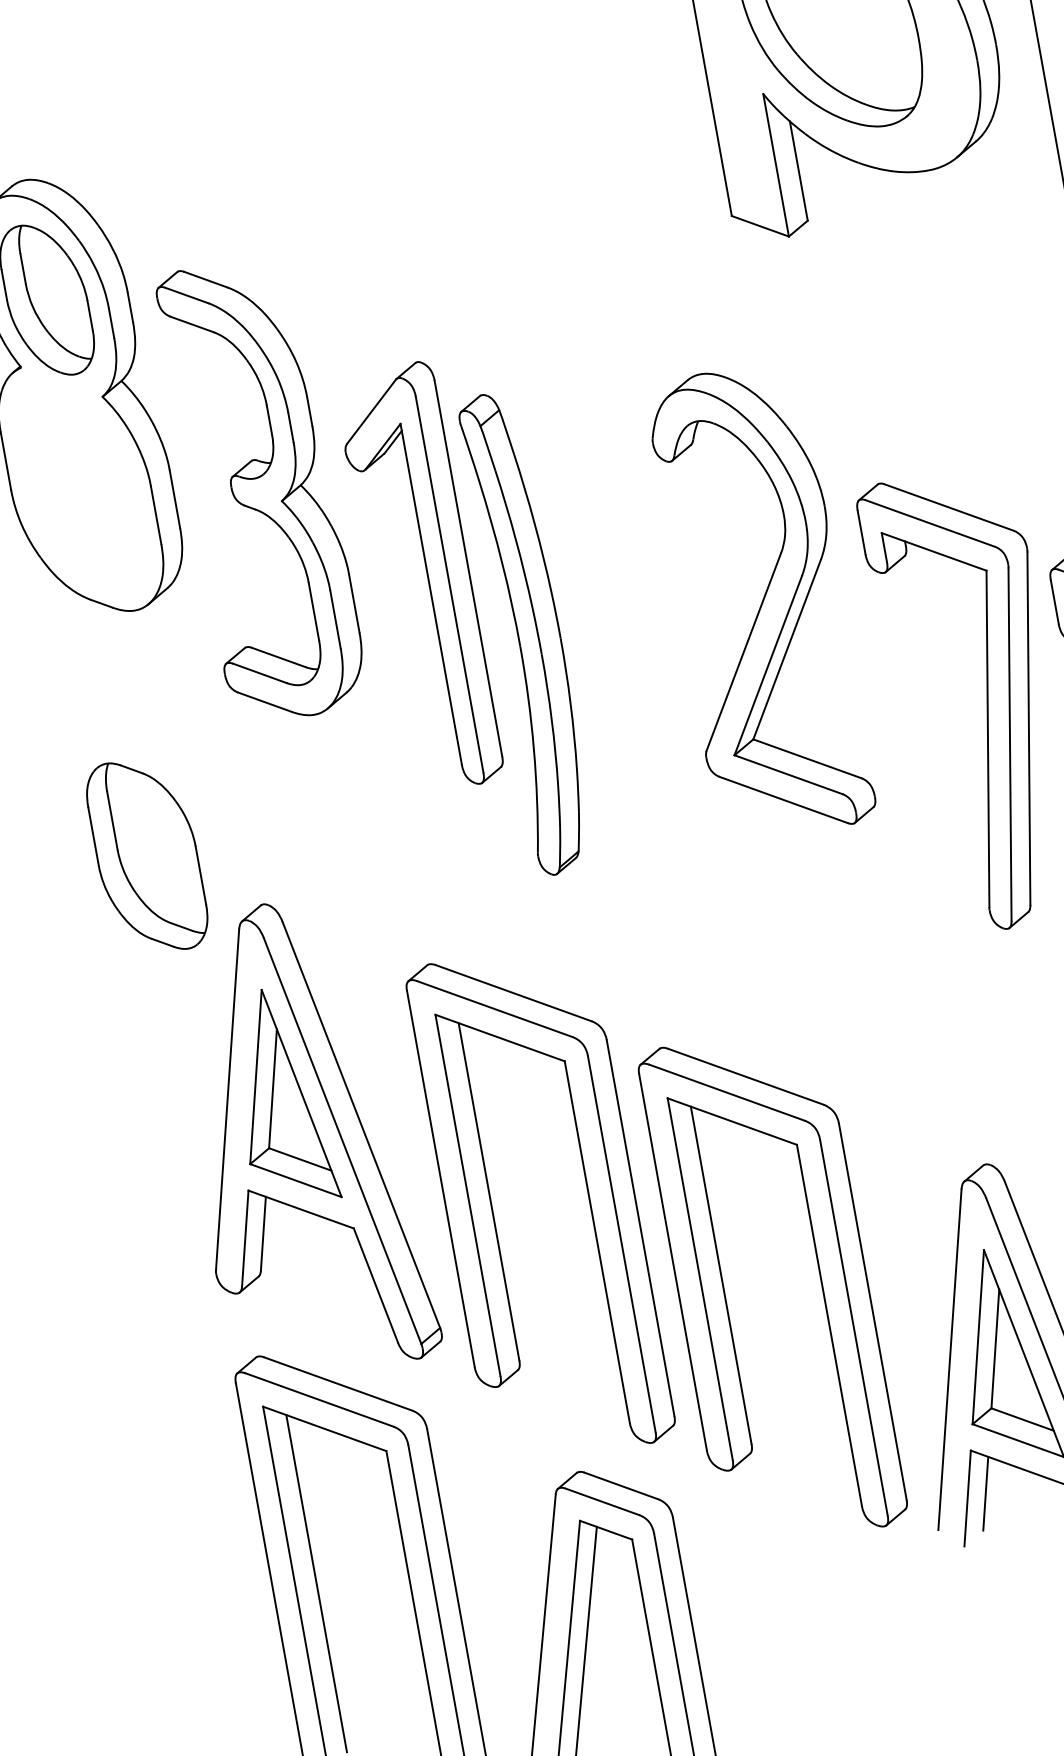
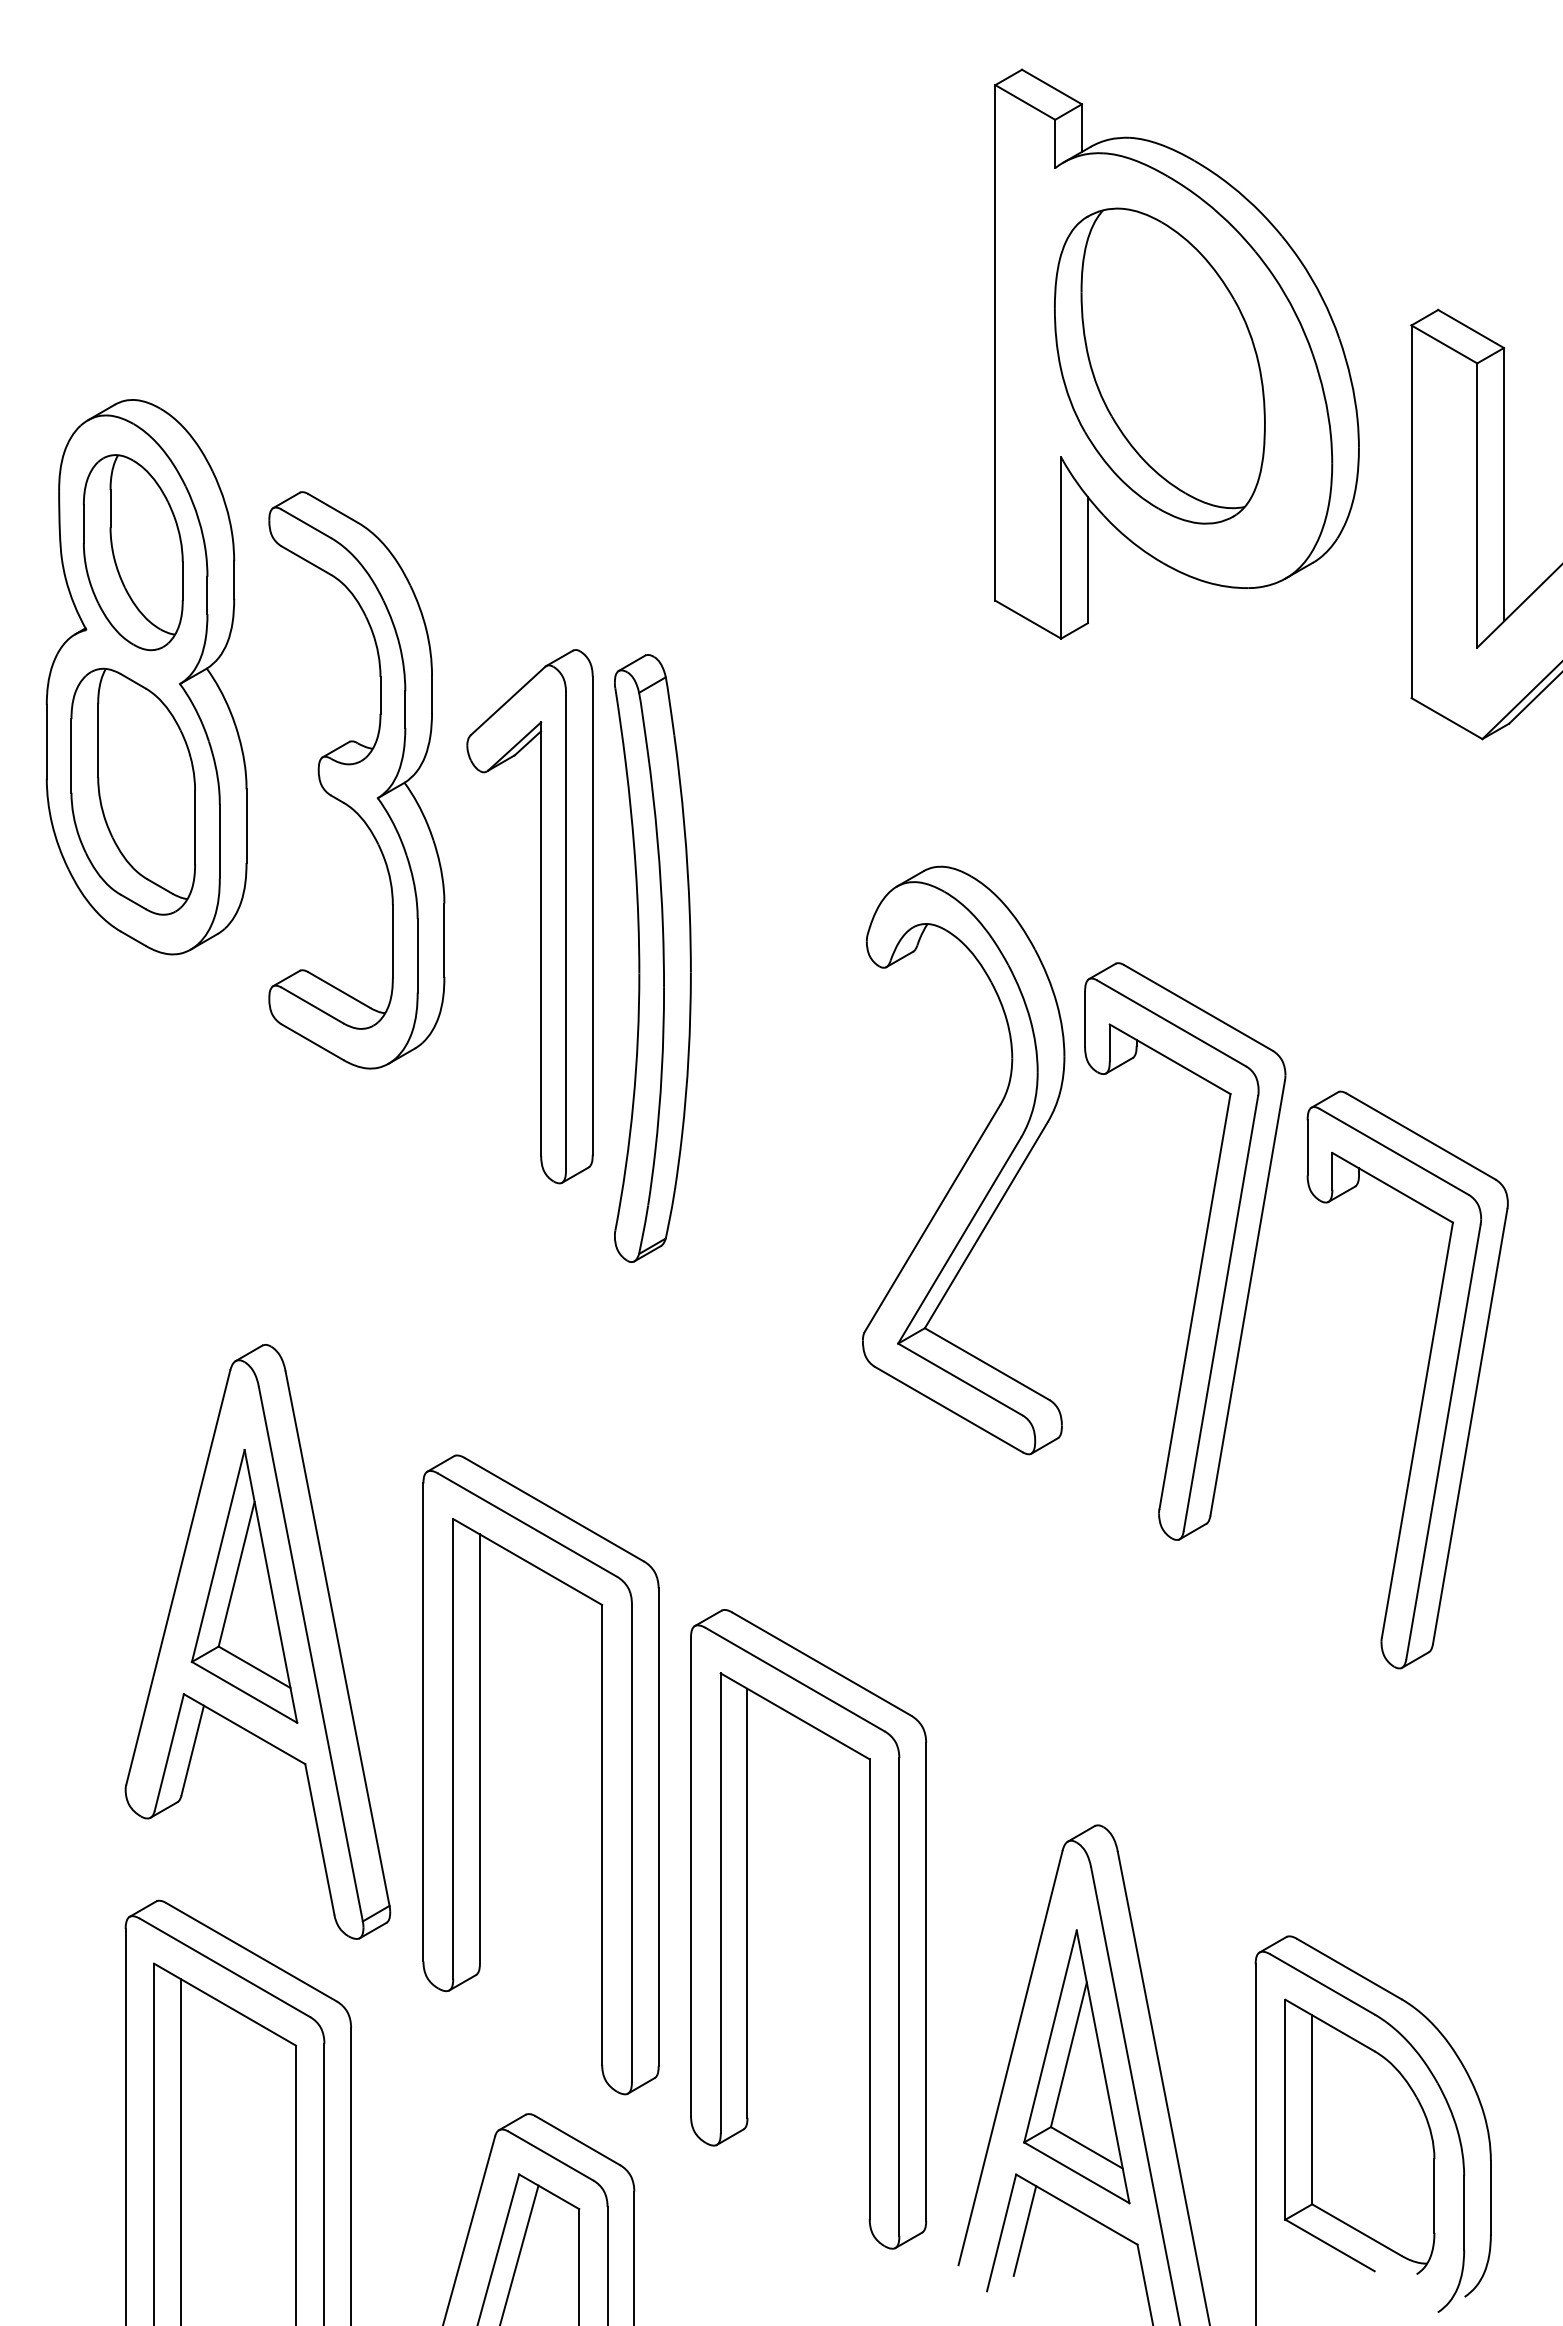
part: (262, 490) -> (356, 780), moved
part: (427, 576) -> (540, 916), moved
part: (759, 602) -> (963, 1160), moved
part: (528, 633) -> (652, 958), moved
part: (146, 856) -> (132, 791), moved

